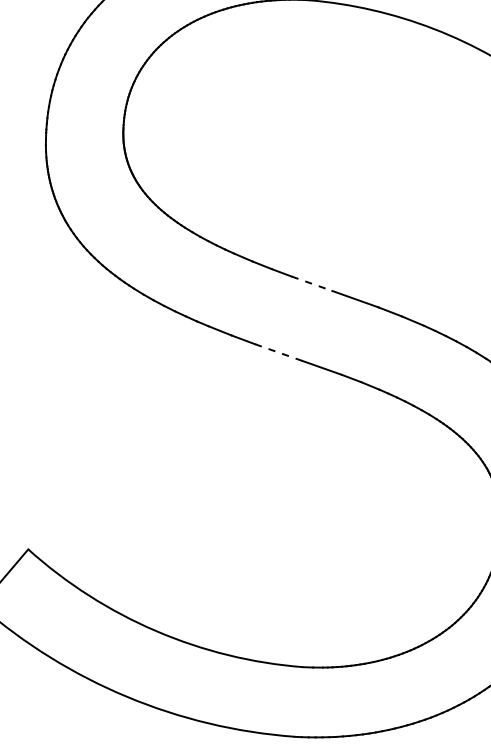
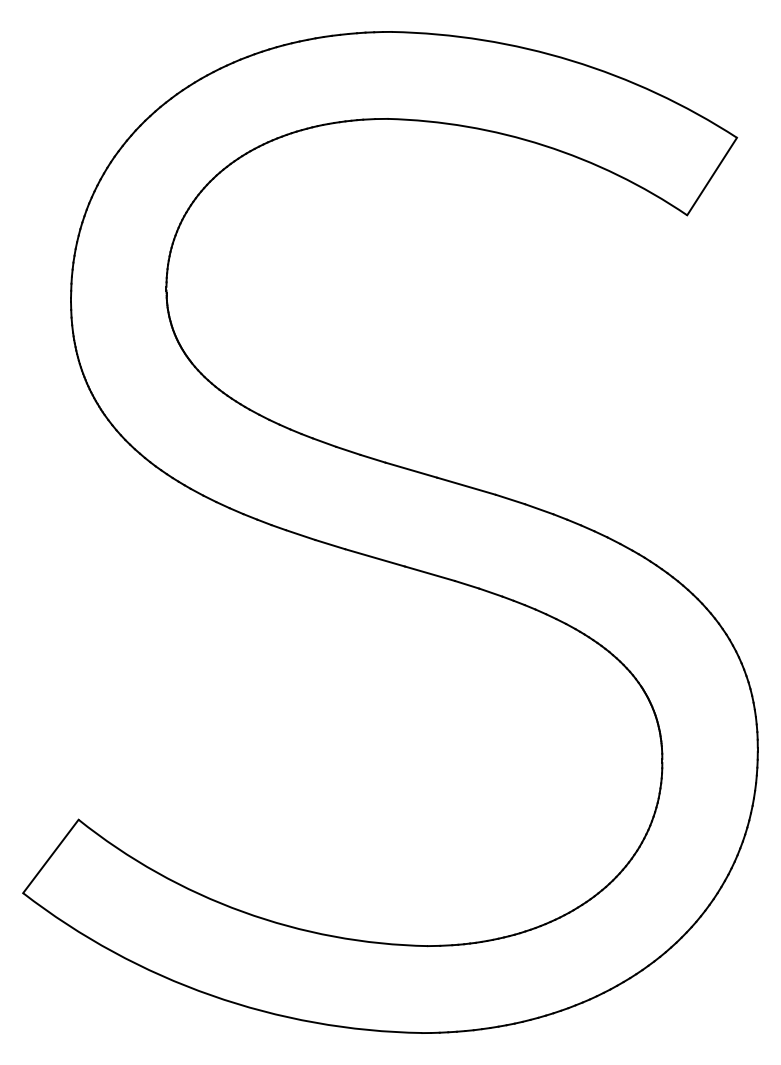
line: (312, 284) -> (411, 470), dashed -> solid
line: (278, 352) -> (374, 557), dashed -> solid

